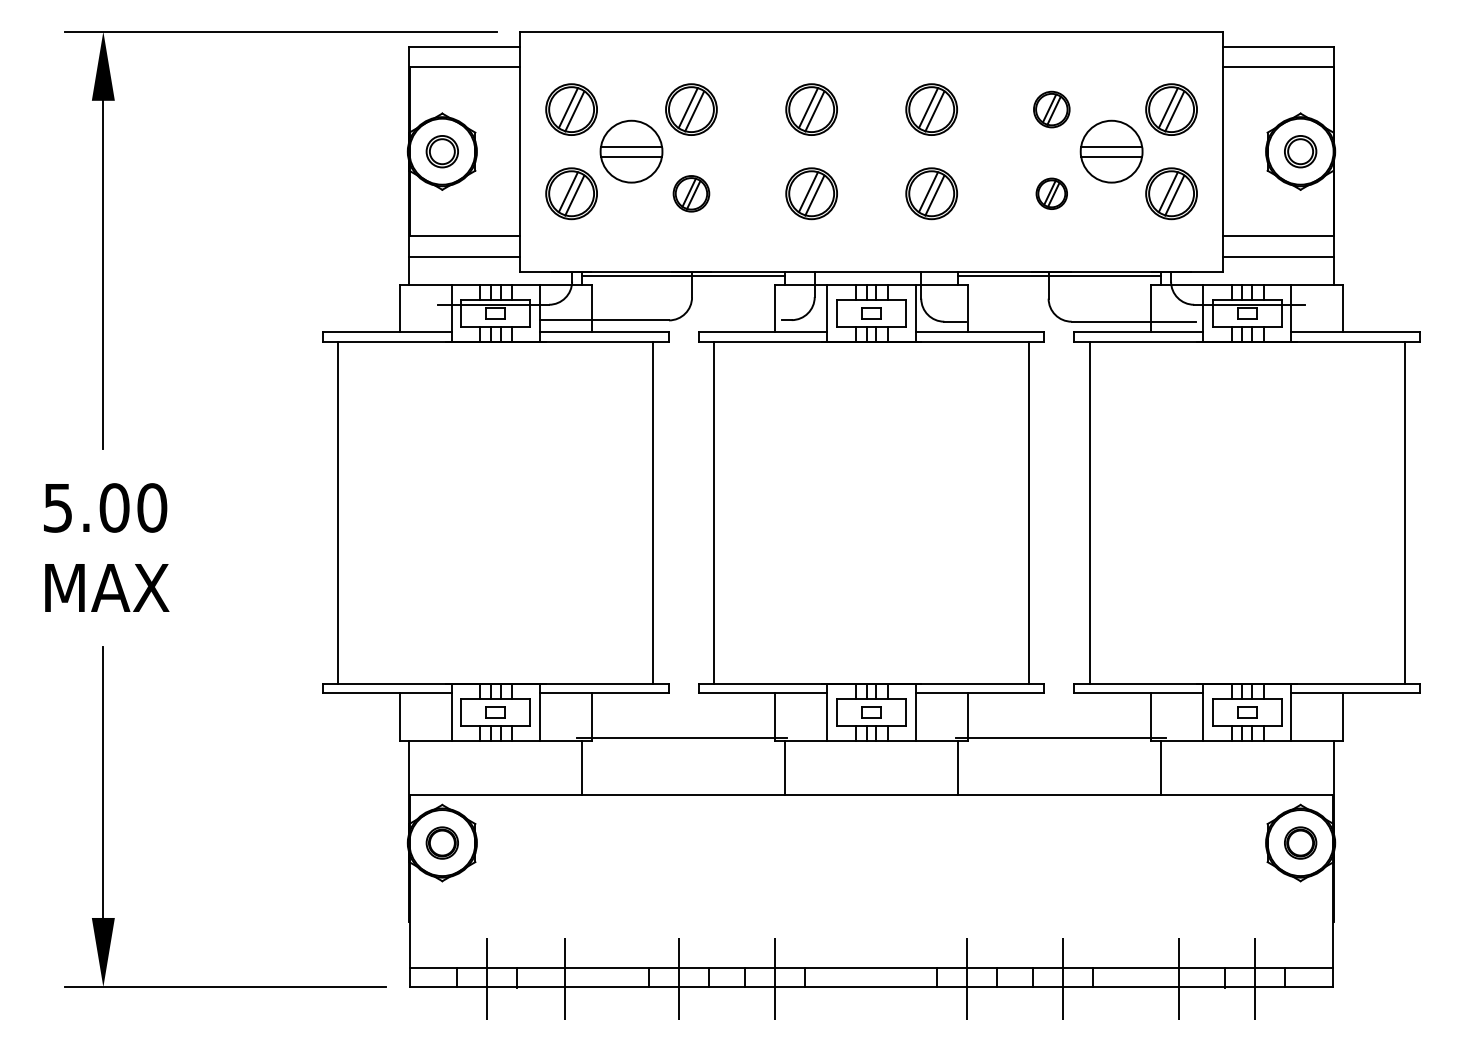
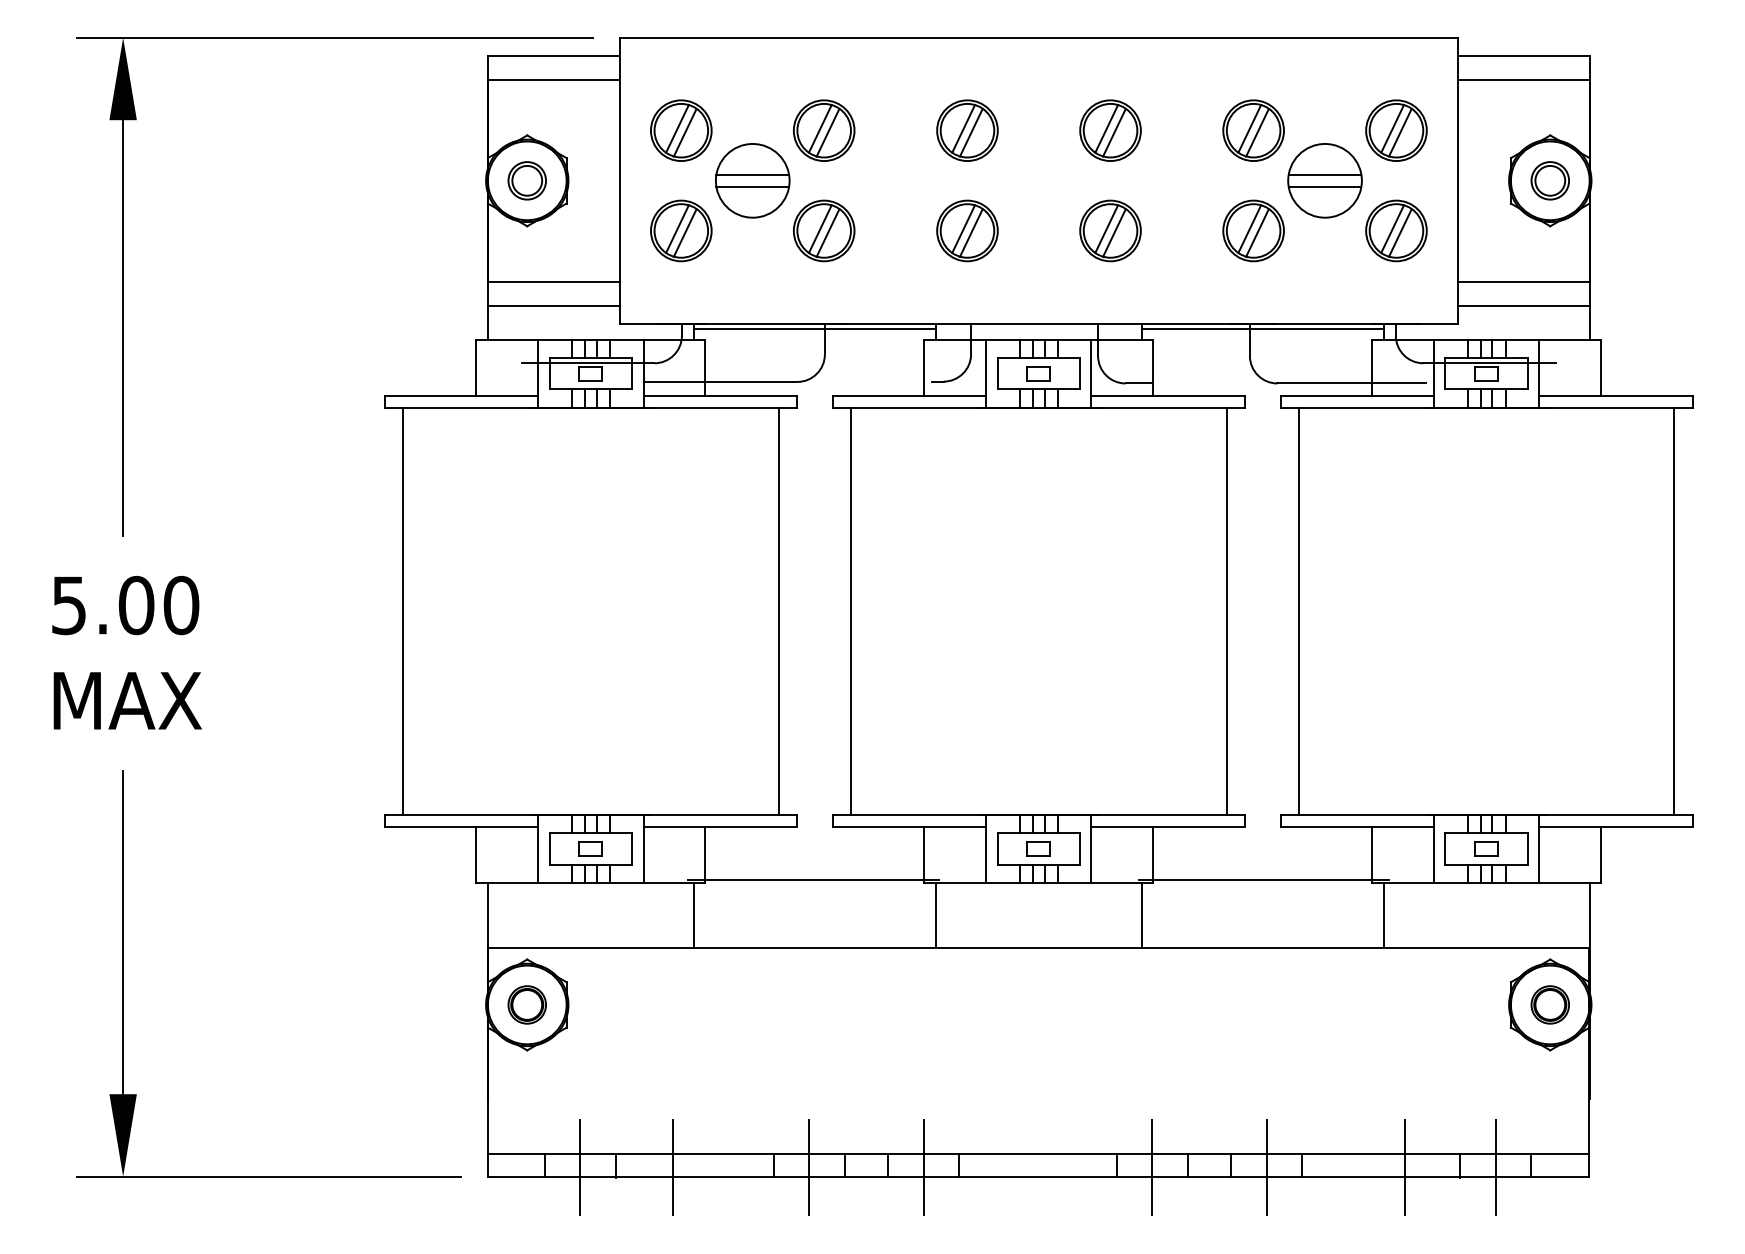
part: (1051, 109) -> (1253, 130), size x1.43
part: (691, 193) -> (824, 230), size x1.43
part: (1051, 193) -> (1253, 230), size x1.67

